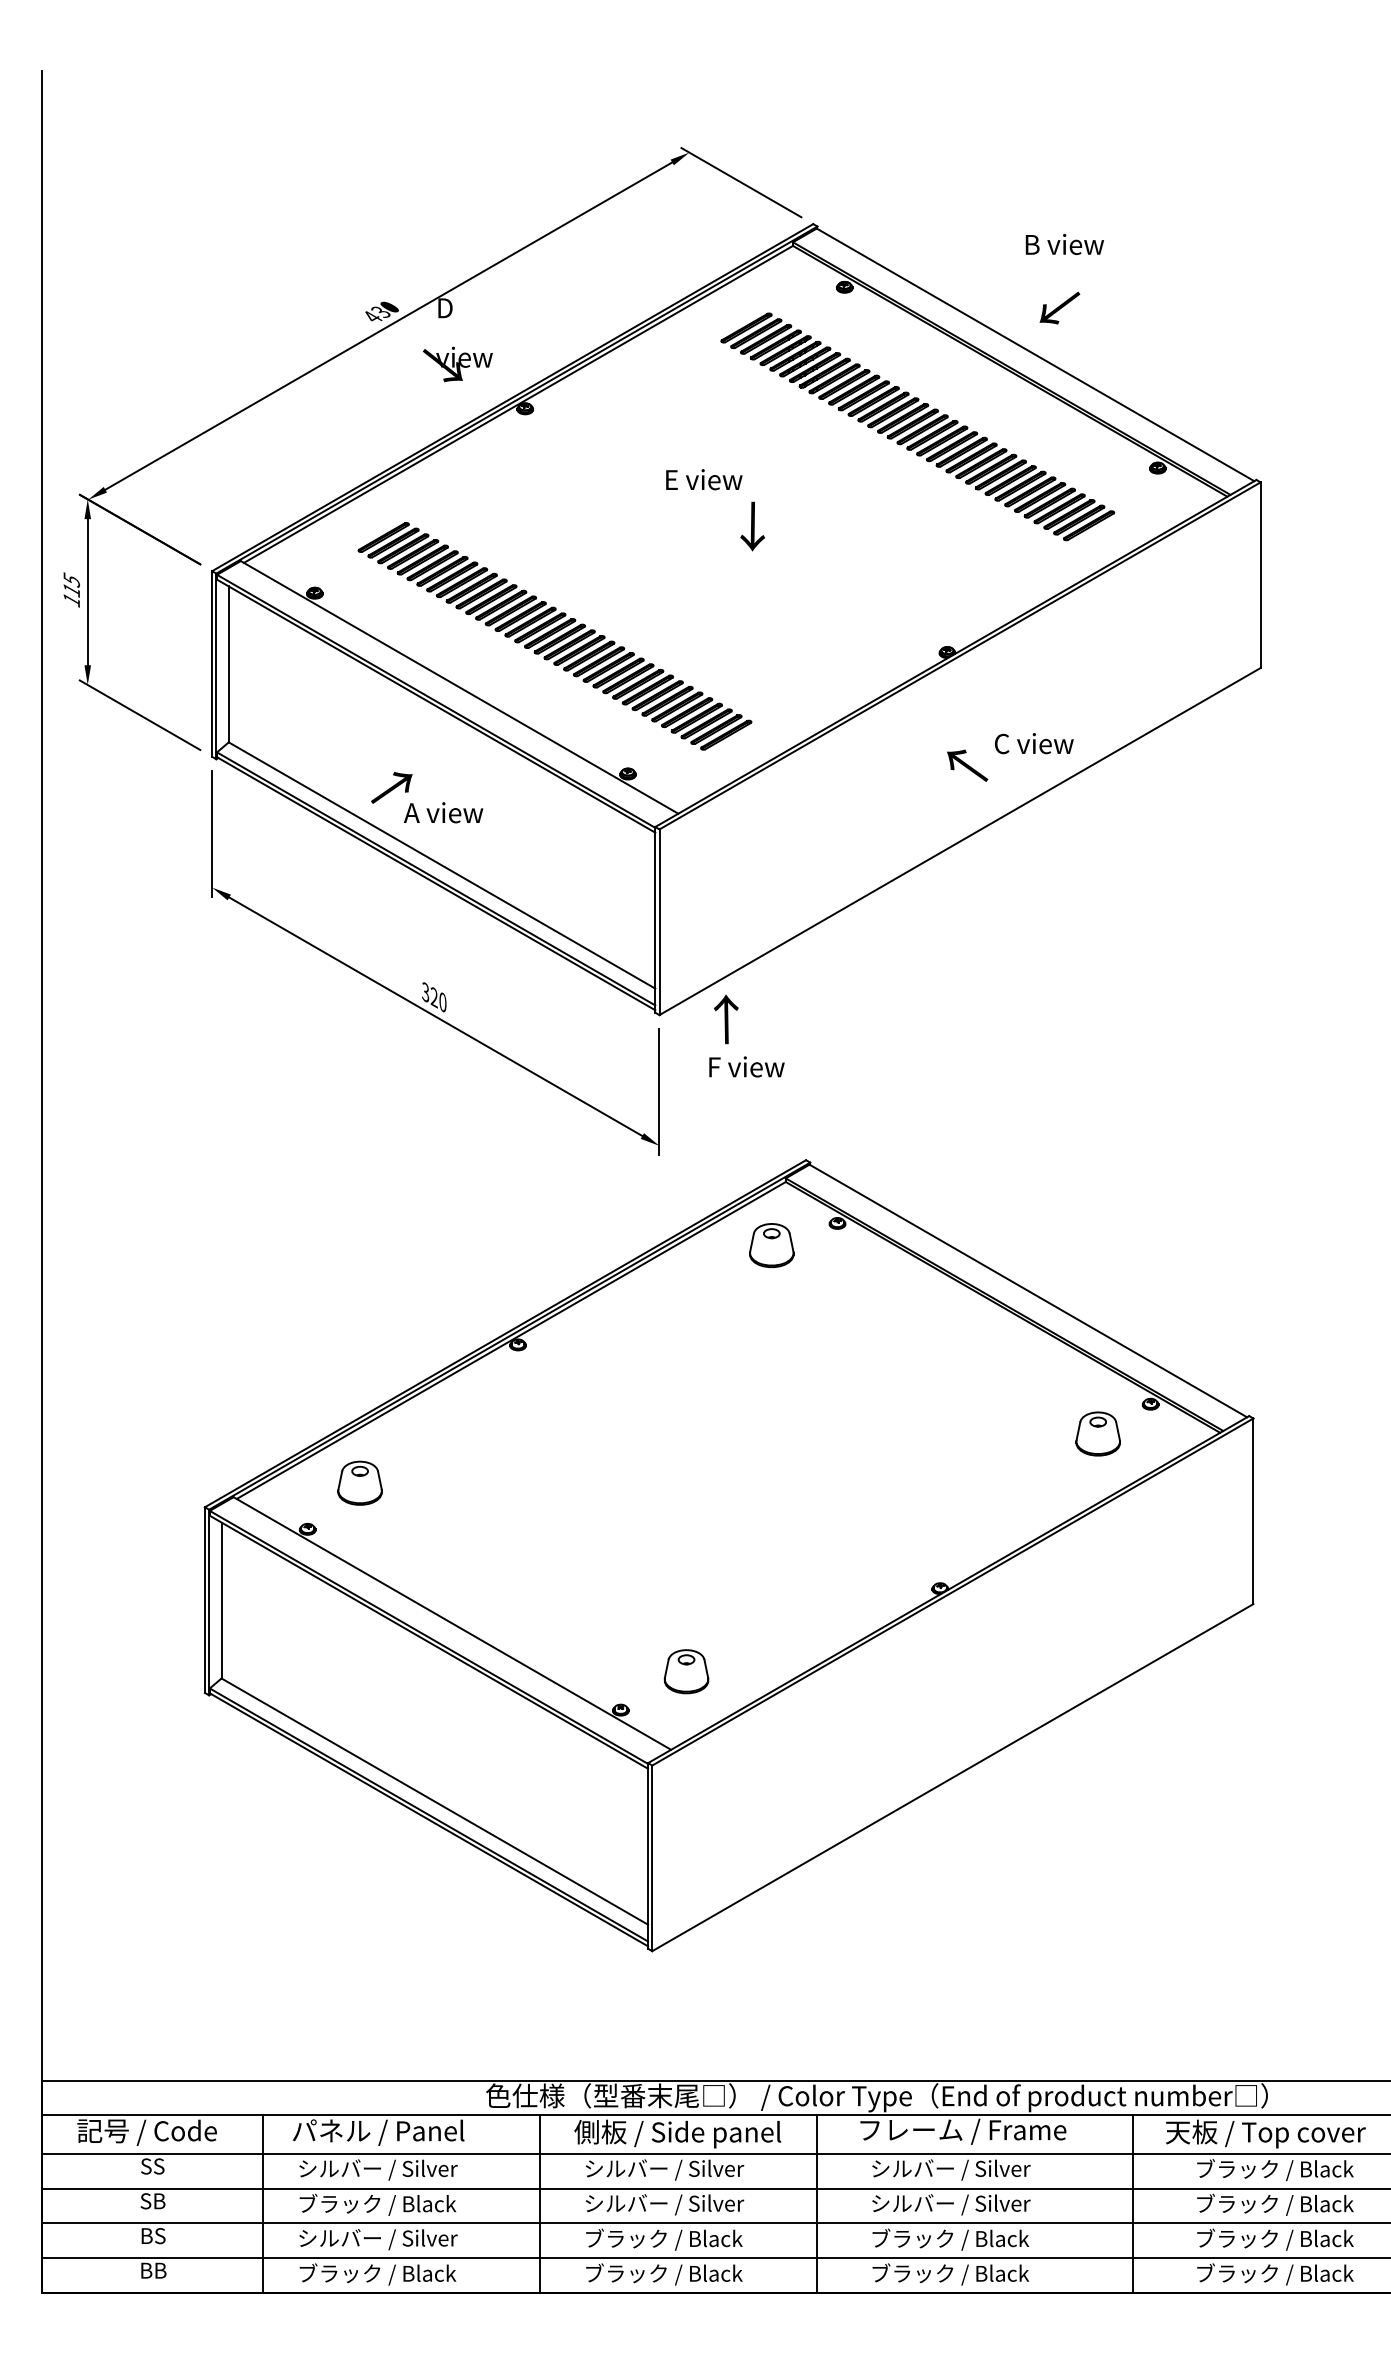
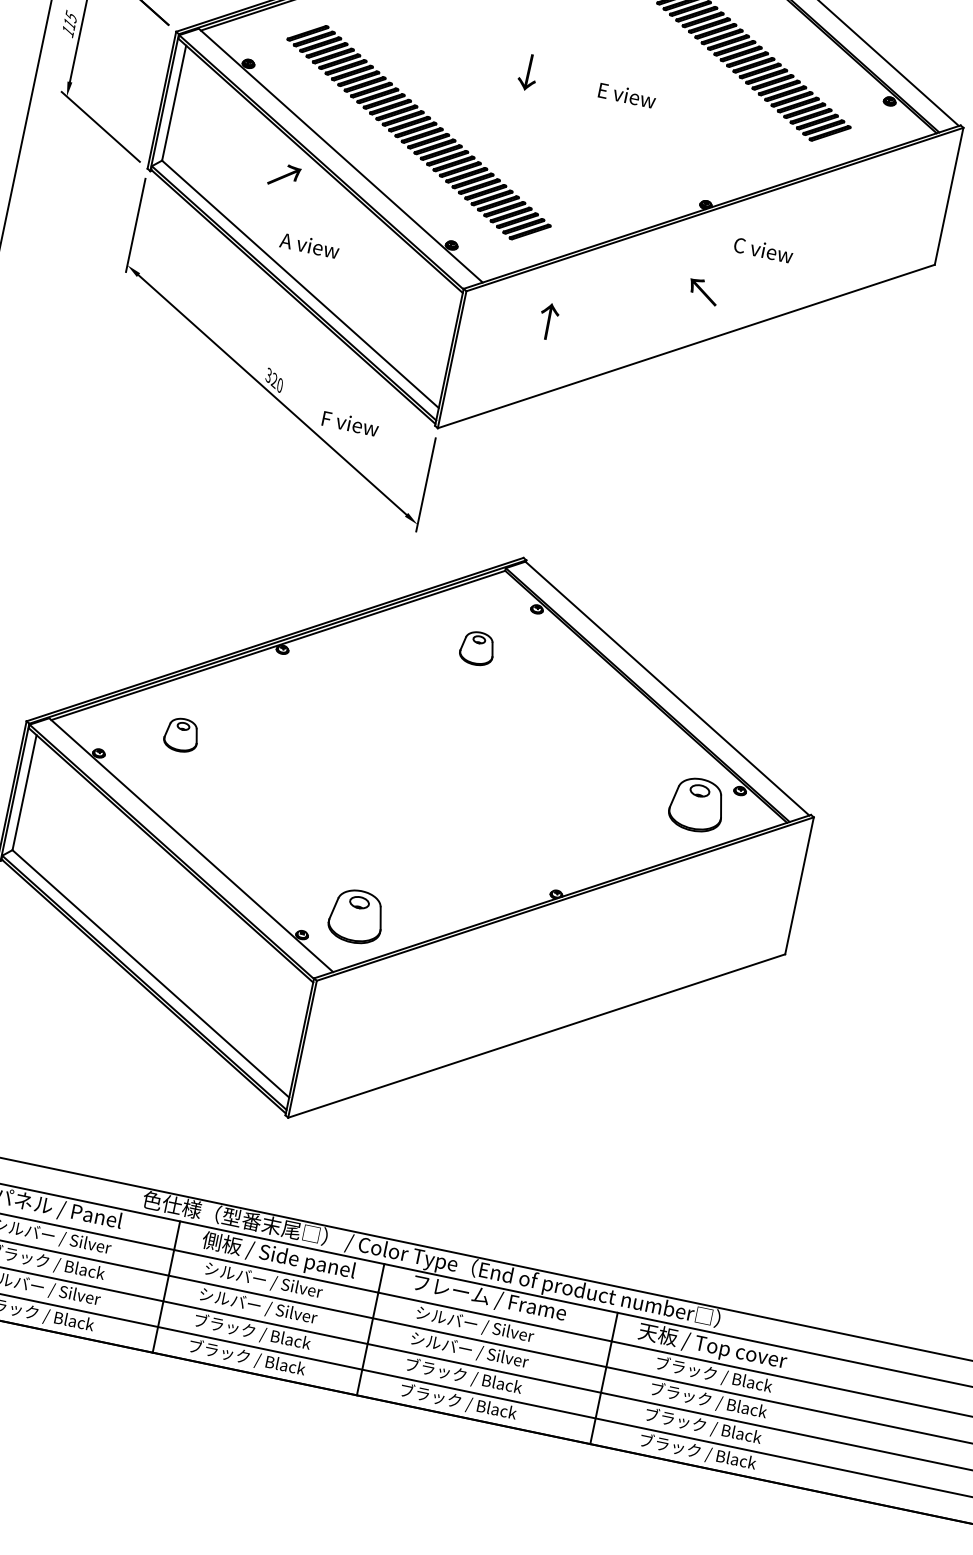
text: (704, 479) -> (627, 95), moved
text: (752, 526) -> (528, 72), moved
text: (1034, 743) -> (763, 250), moved
text: (391, 787) -> (284, 175), moved
text: (726, 1019) -> (548, 321), moved
text: (746, 1066) -> (350, 423), moved
part: (771, 1245) -> (477, 648), moved
part: (1097, 1433) -> (696, 804), size x1.6
part: (359, 1482) -> (181, 734), moved
part: (686, 1671) -> (356, 916), size x1.6

